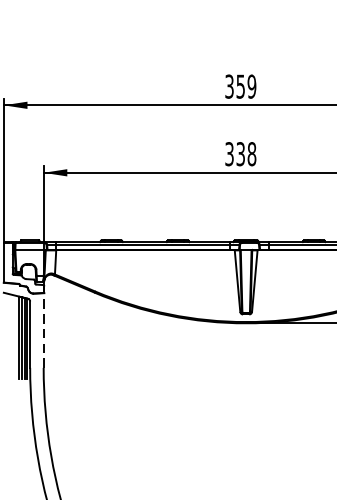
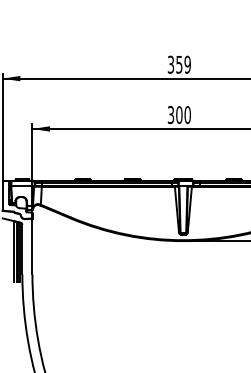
text: (246, 154) -> (183, 115), 338 -> 300
line: (43, 330) -> (32, 246), dashed -> solid

